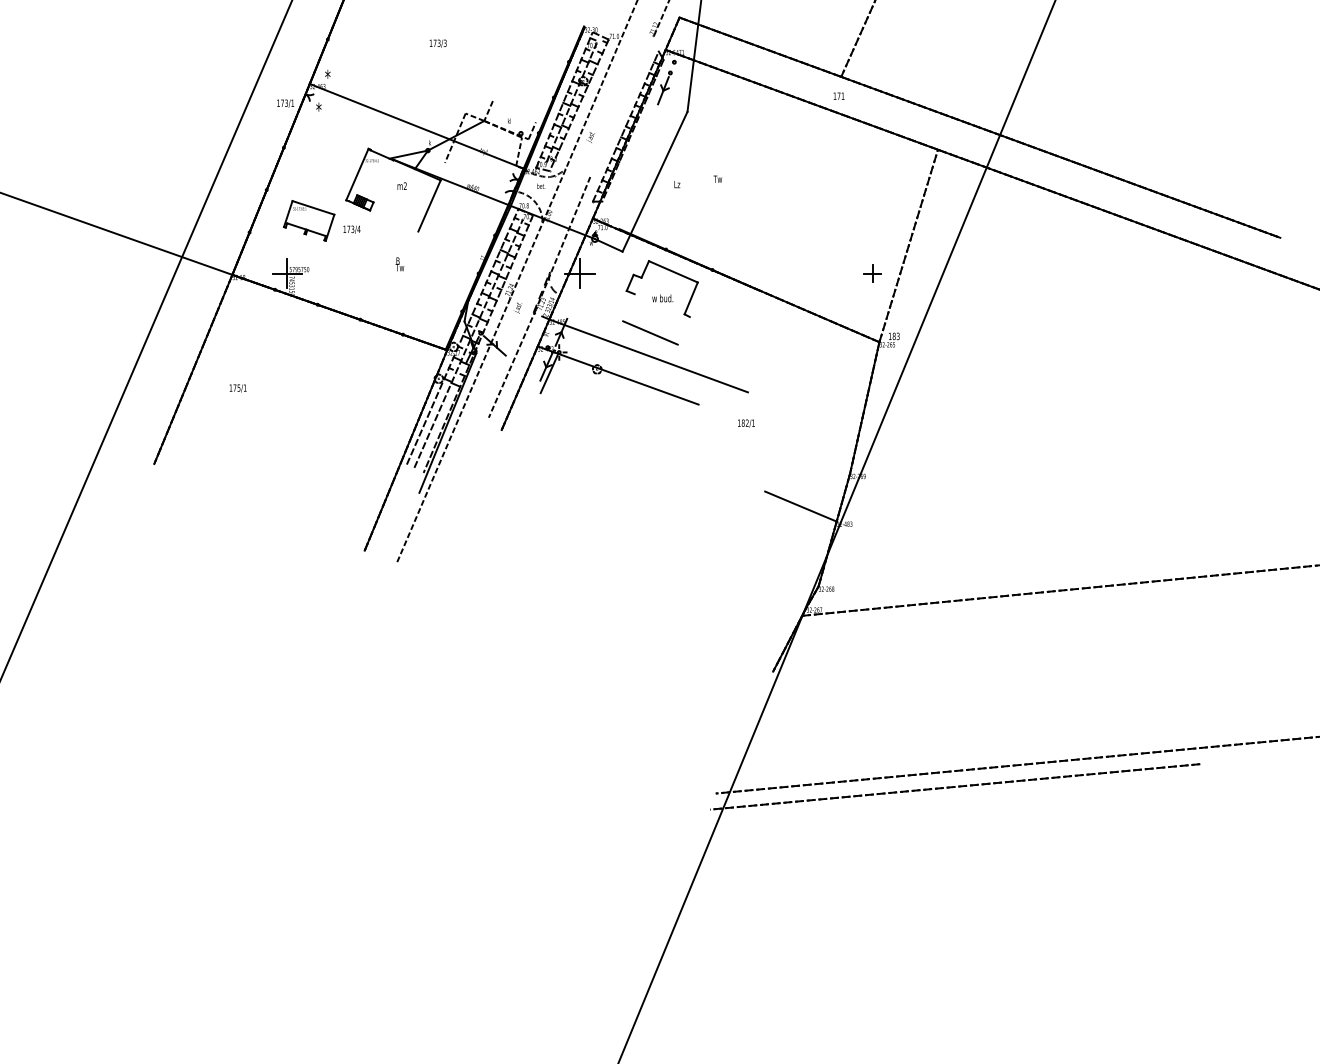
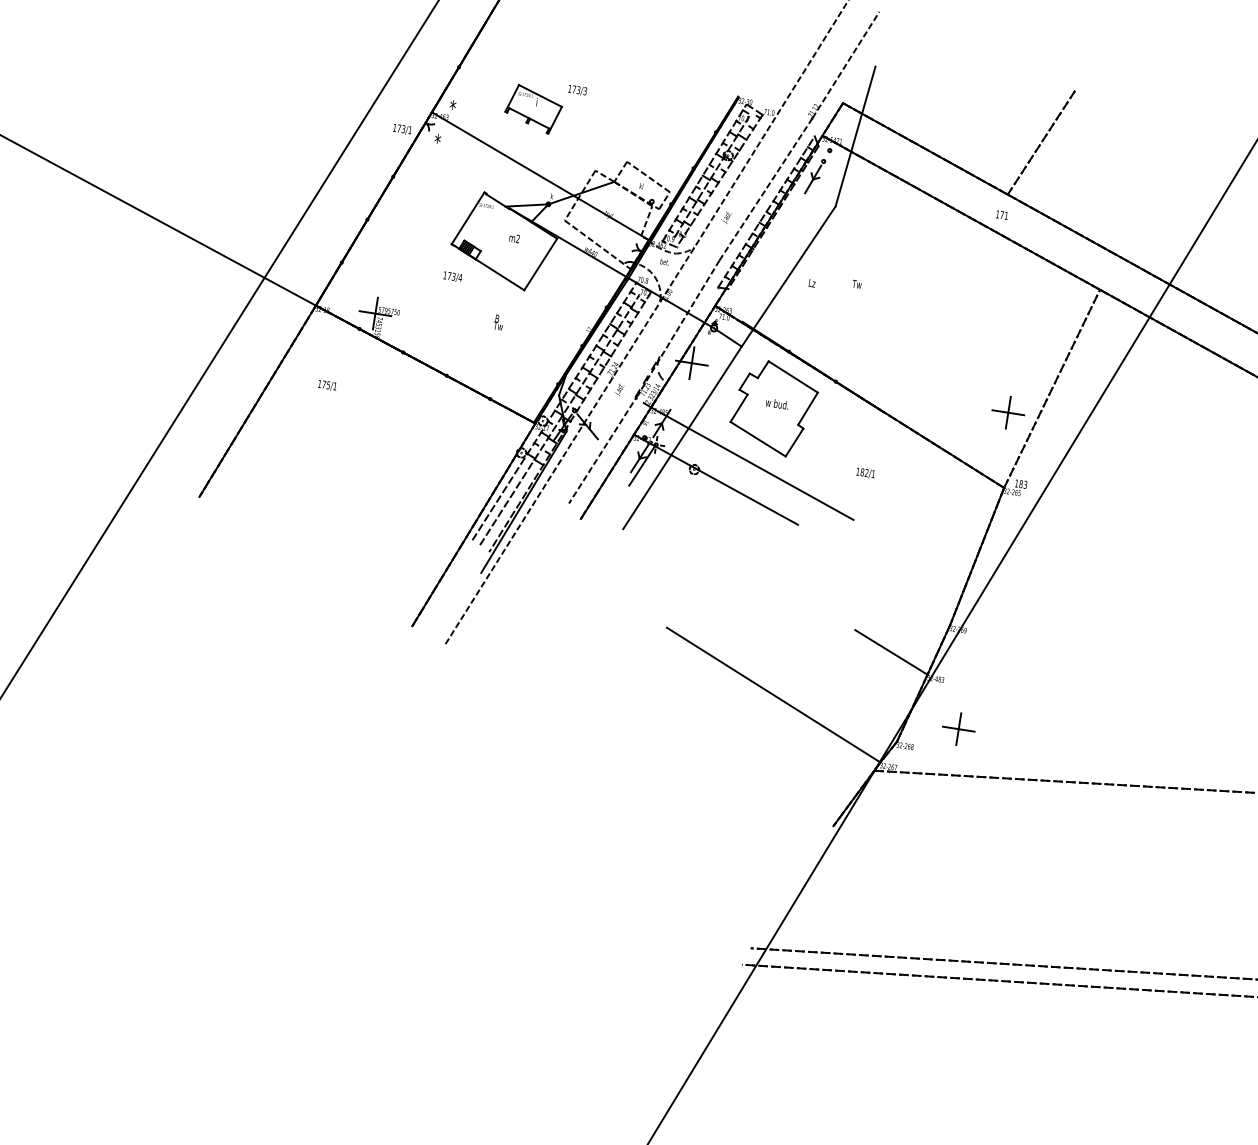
line: (622, 106) -> (766, 189), added
line: (513, 111) -> (647, 176), added
line: (478, 179) -> (598, 244), added
part: (309, 220) -> (534, 108), moved
line: (394, 220) -> (500, 274), added
part: (872, 273) -> (1008, 412), size x1.67
line: (628, 307) -> (738, 407), added
line: (683, 330) -> (794, 442), added
line: (581, 342) -> (681, 437), added
text: (237, 388) -> (326, 385), moved
text: (746, 423) -> (865, 473), moved
line: (700, 561) -> (773, 694), added
part: (872, 566) -> (958, 729), added

